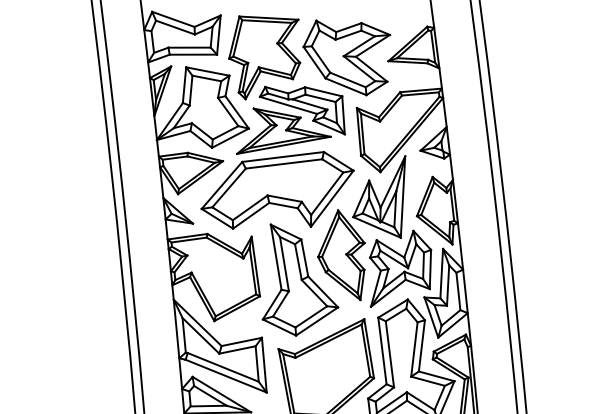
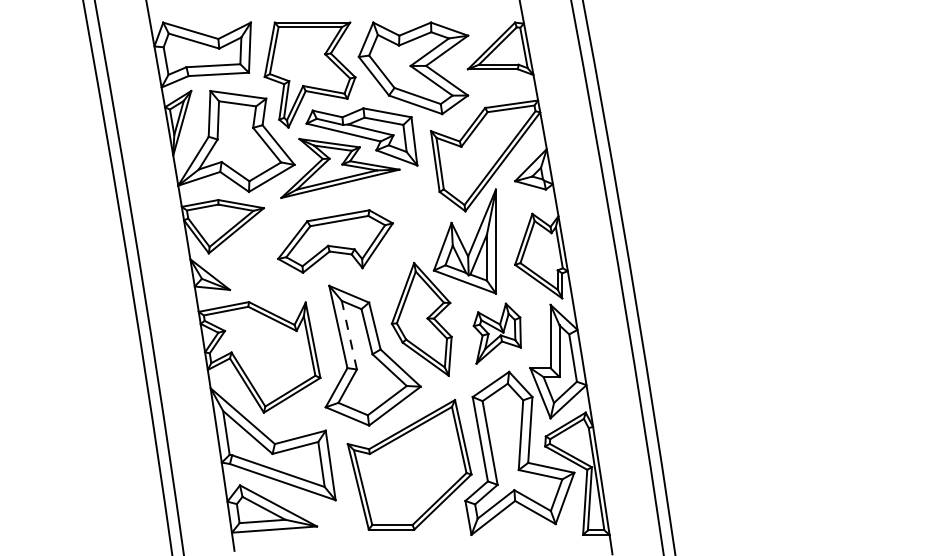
part: (277, 190) -> (335, 241), size x0.6
line: (284, 263) -> (349, 334), solid -> dashed
part: (400, 269) -> (497, 333), size x0.6

